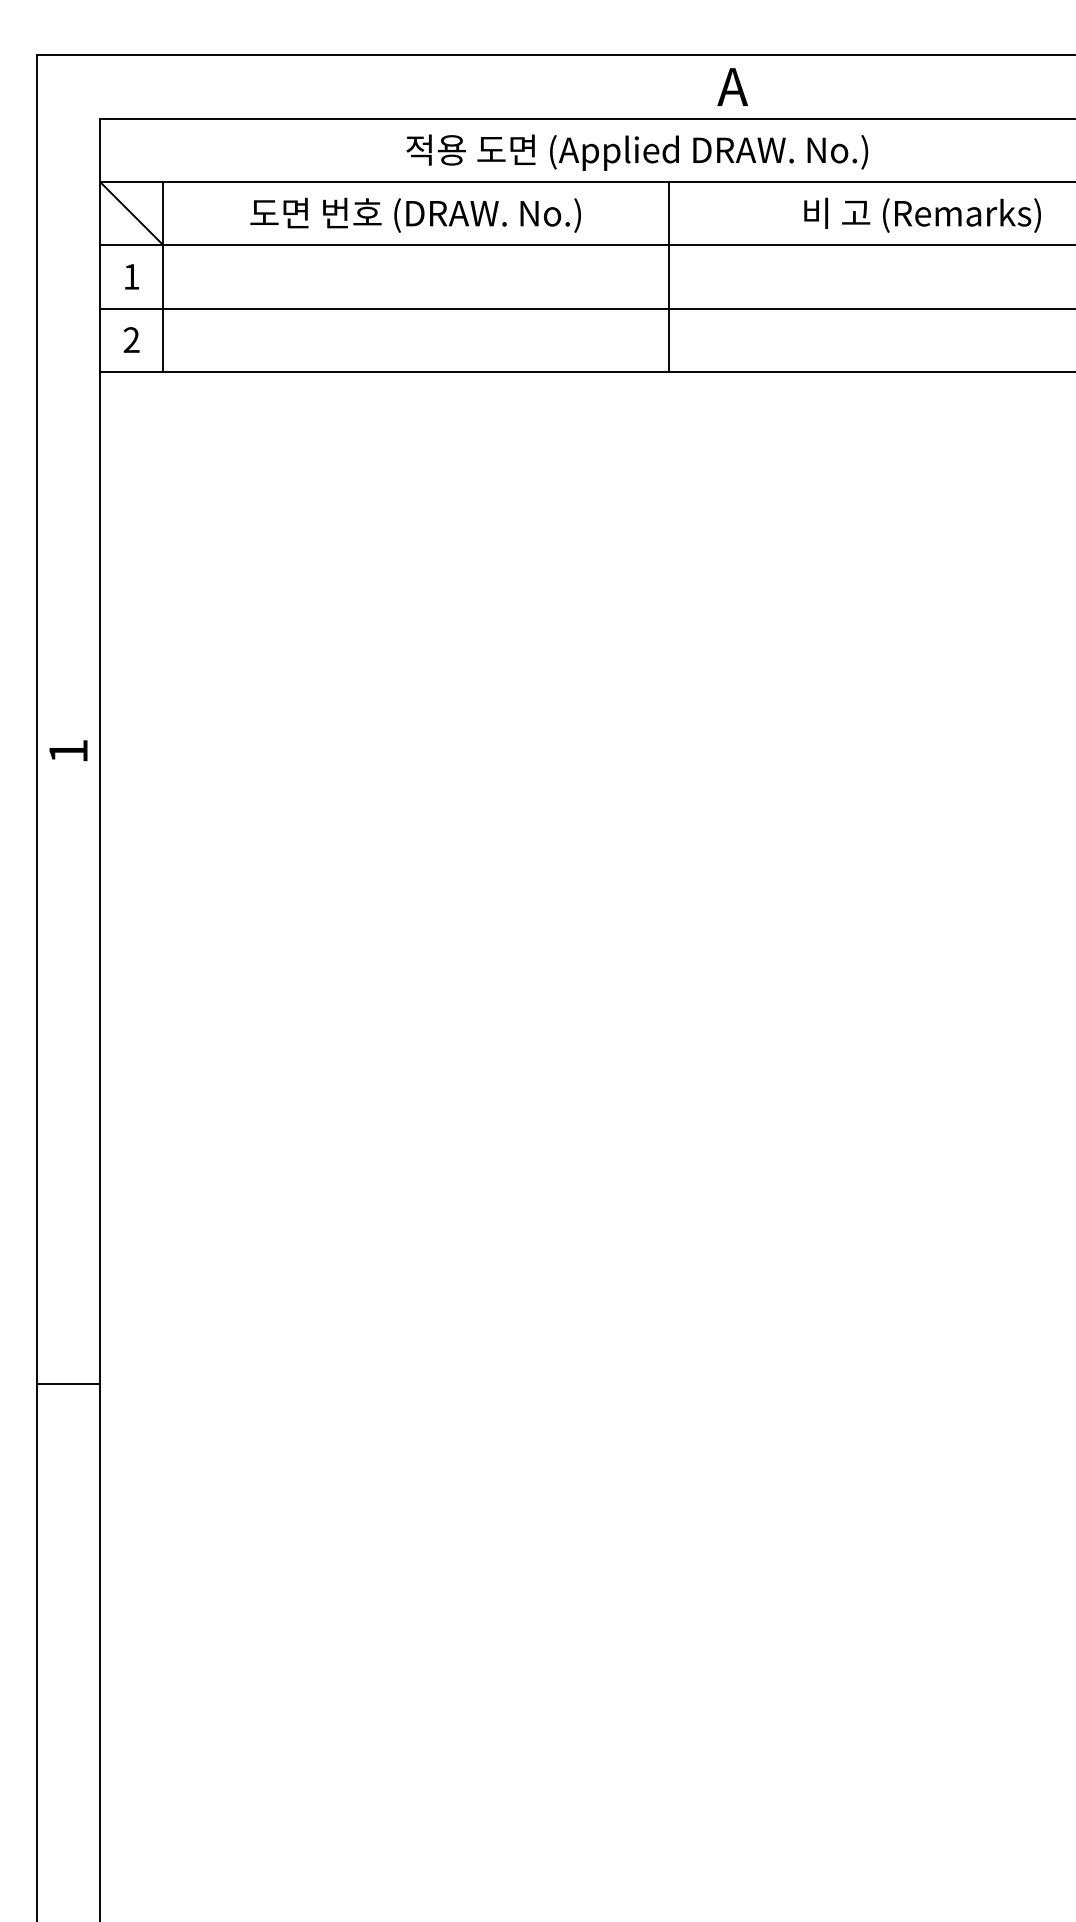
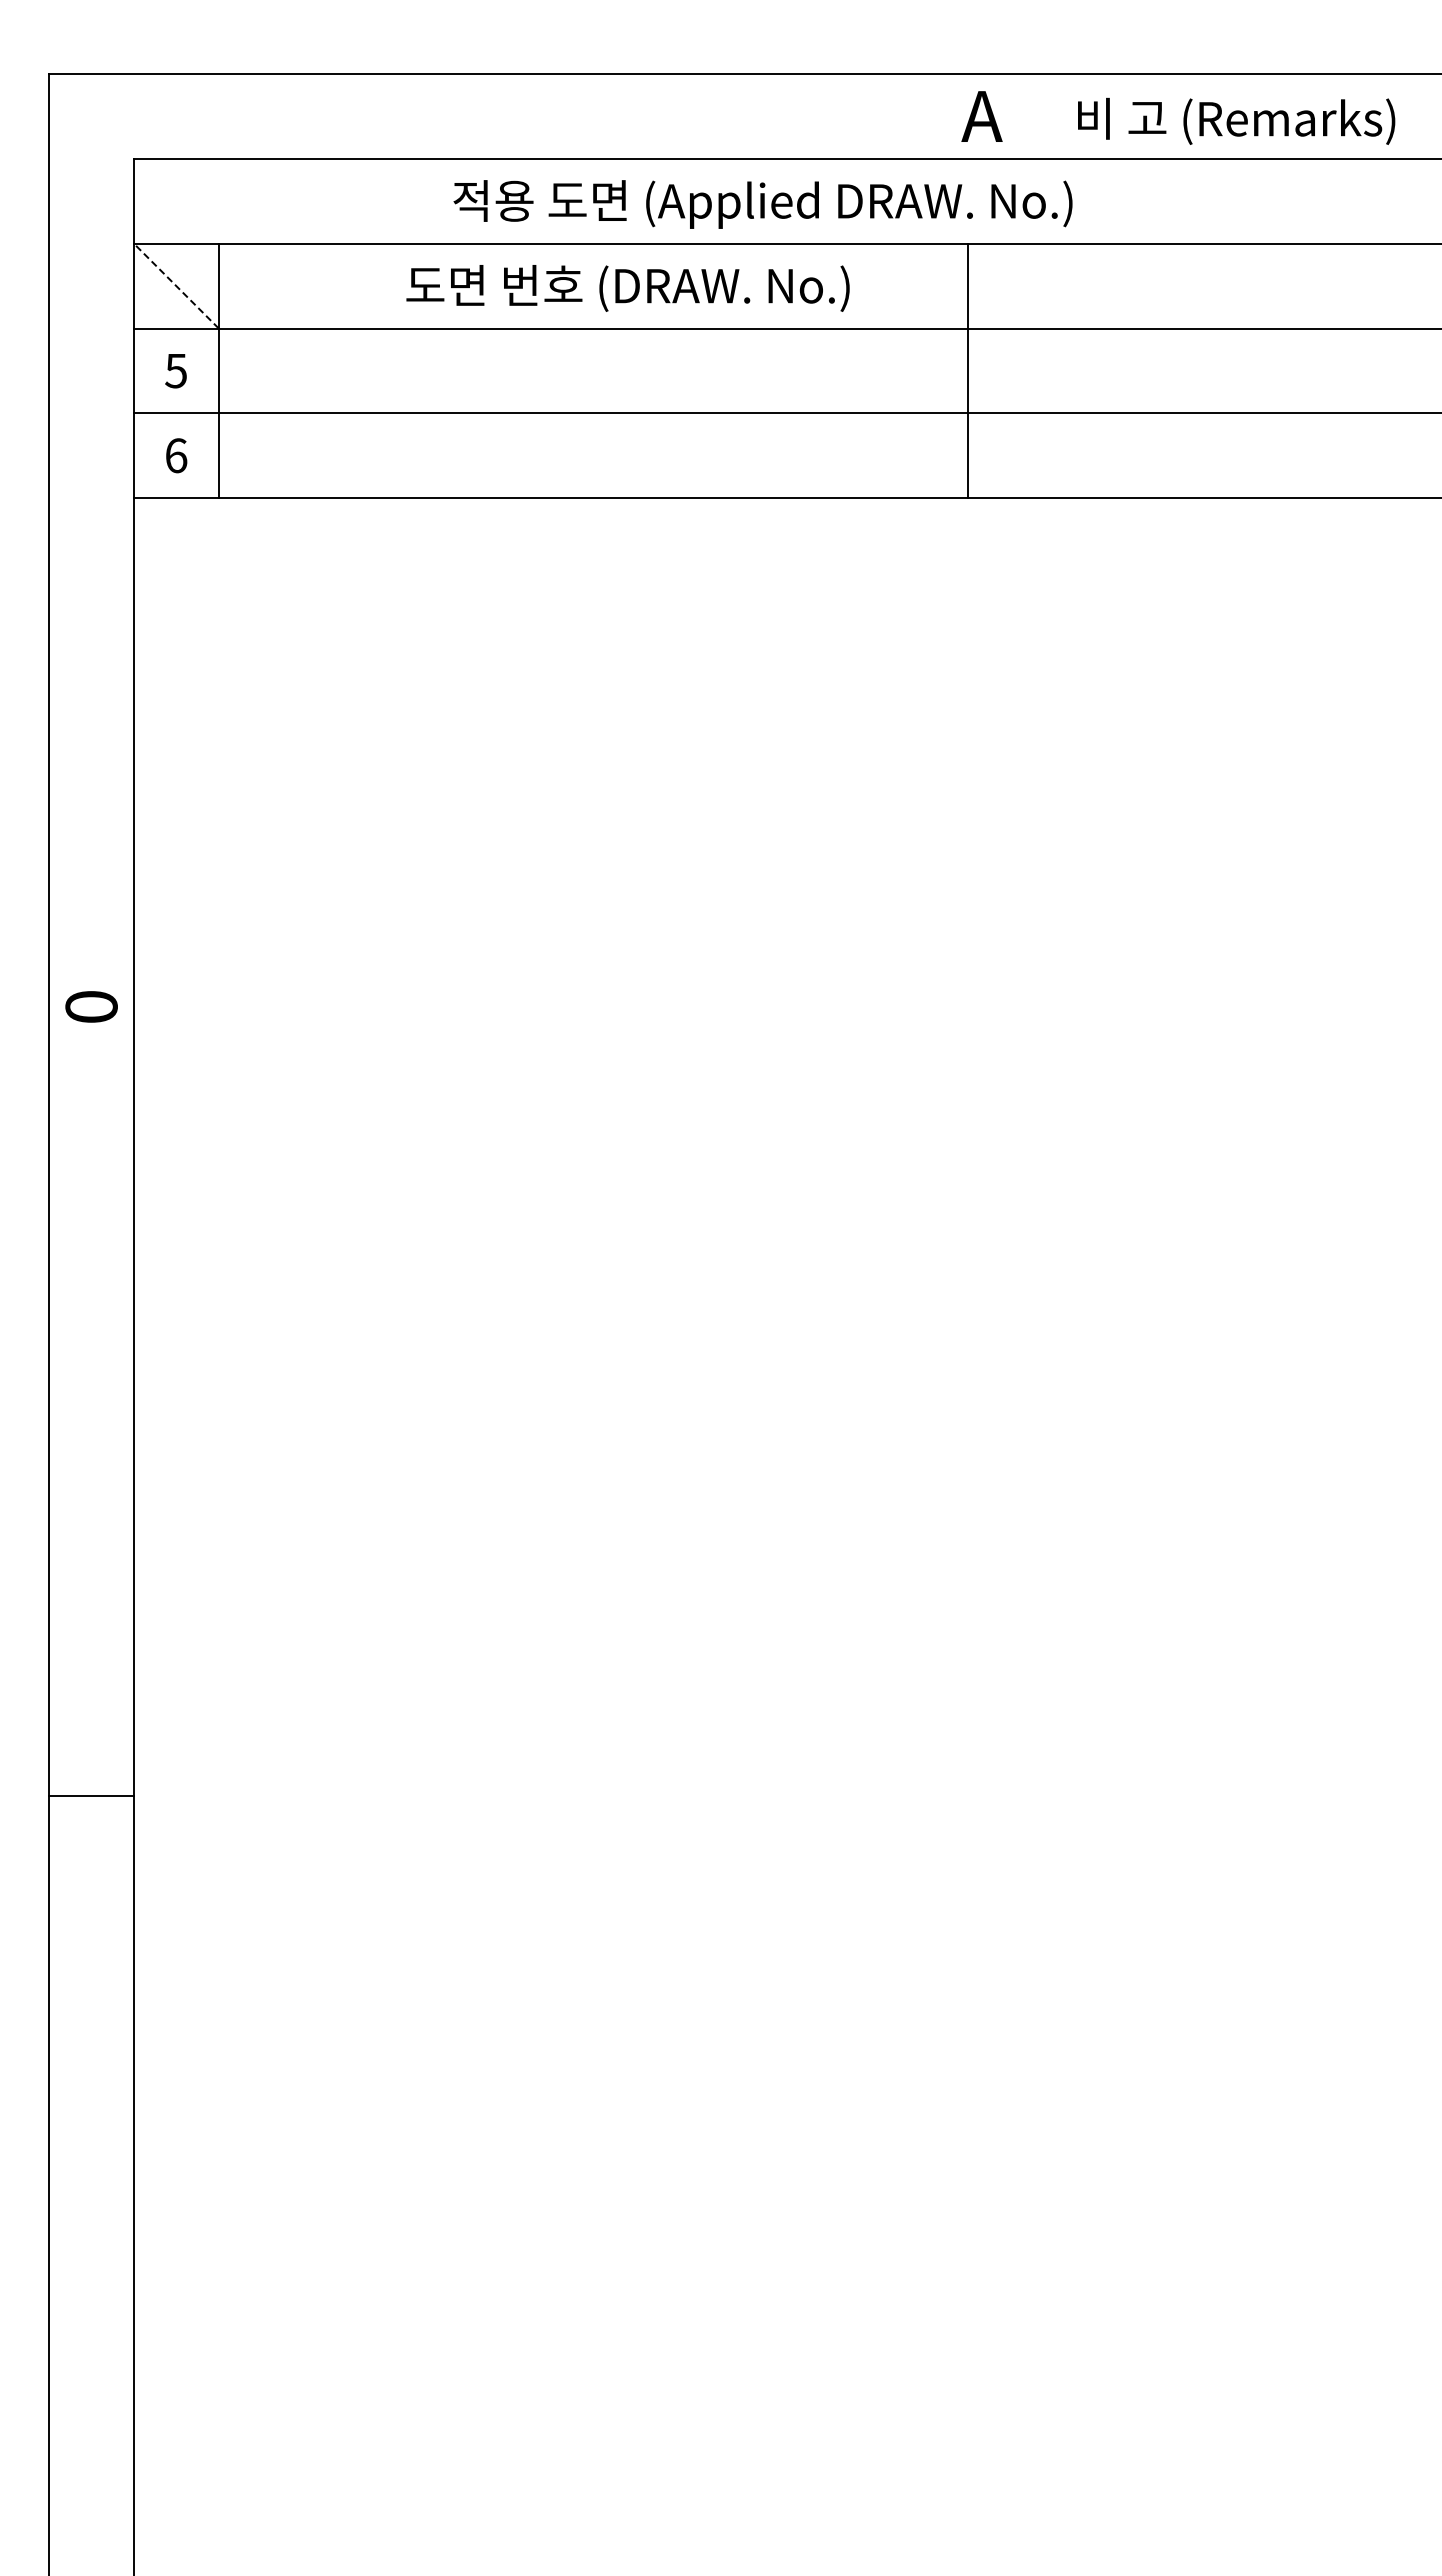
text: (636, 152) -> (762, 204), moved
line: (131, 213) -> (176, 286), solid -> dashed
text: (922, 214) -> (1236, 120), moved
text: (415, 215) -> (627, 288), moved
line: (669, 276) -> (968, 370), moved
text: (131, 277) -> (175, 371), 1 -> 5
text: (131, 339) -> (176, 455), 2 -> 6
text: (68, 751) -> (91, 1006), 1 -> 0
line: (68, 1383) -> (91, 1795), moved

